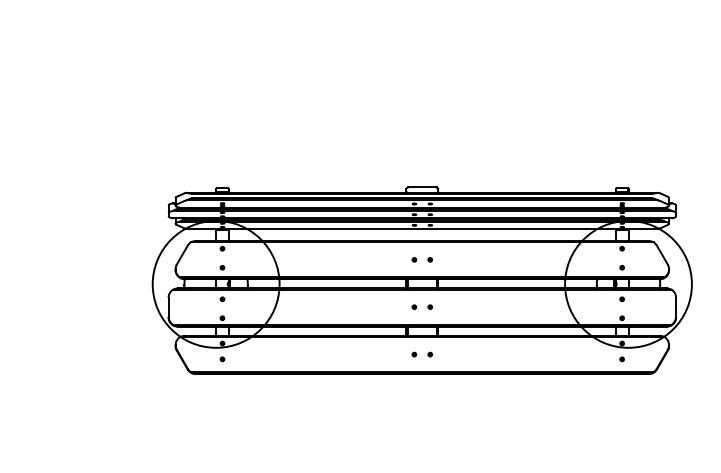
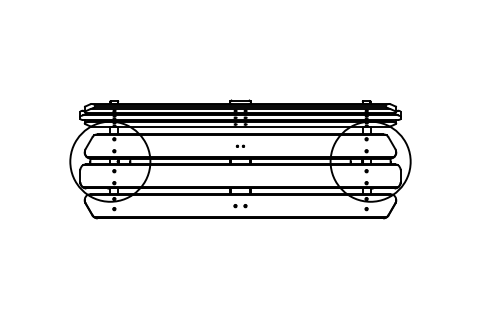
part: (422, 260) -> (240, 146), size x0.6
part: (422, 307) -> (240, 176), removed

